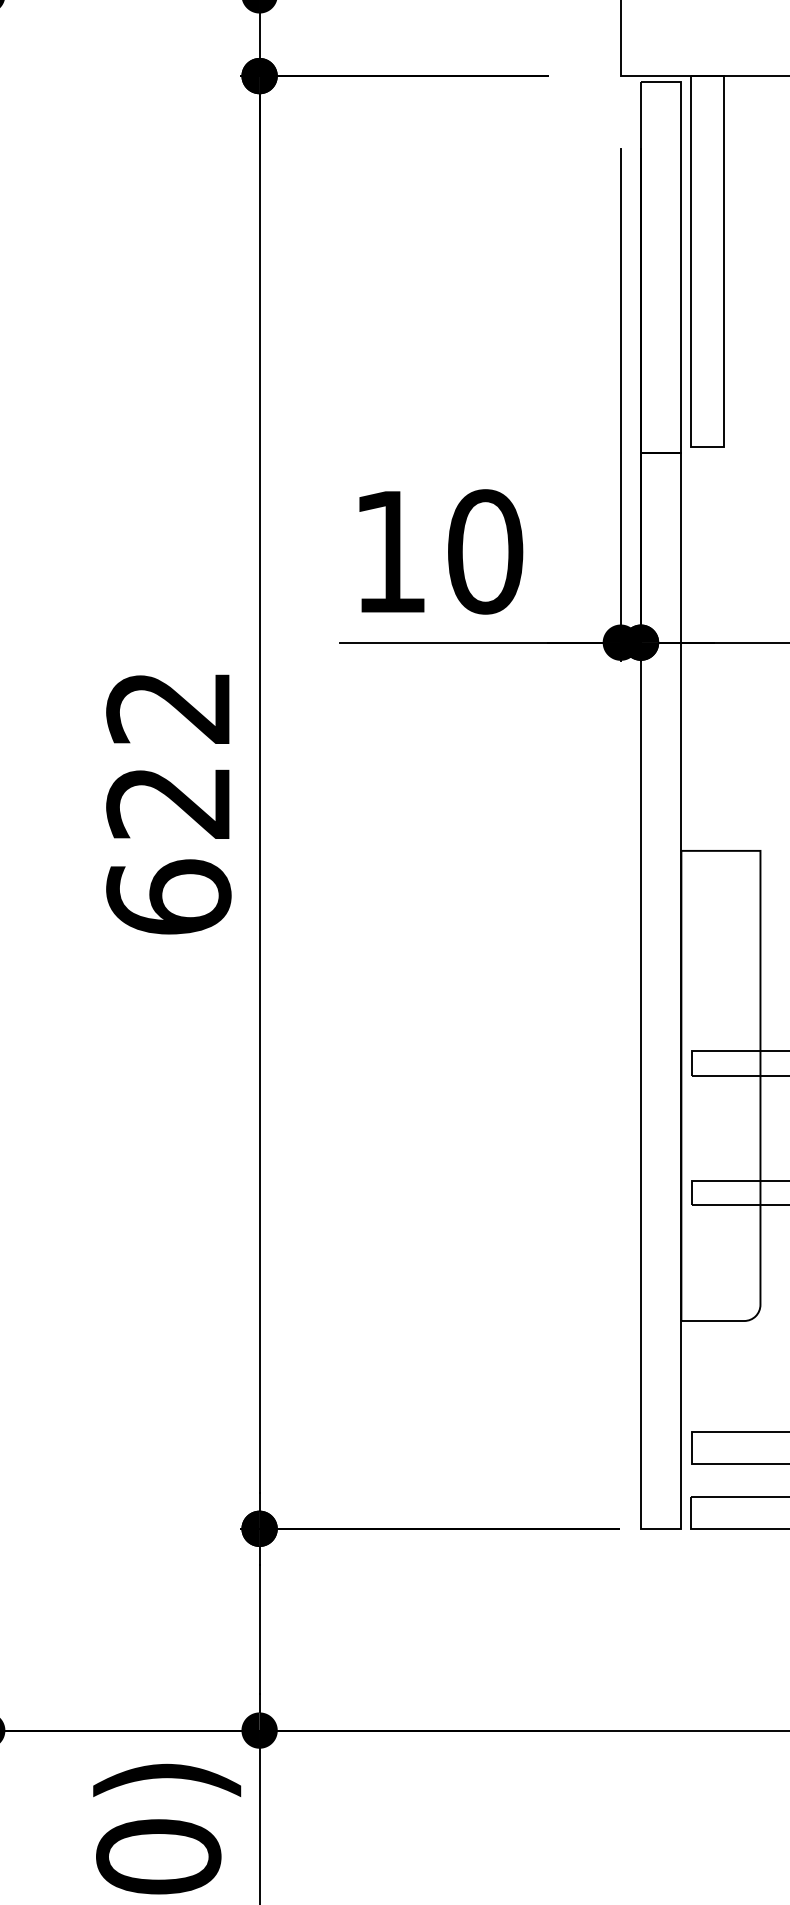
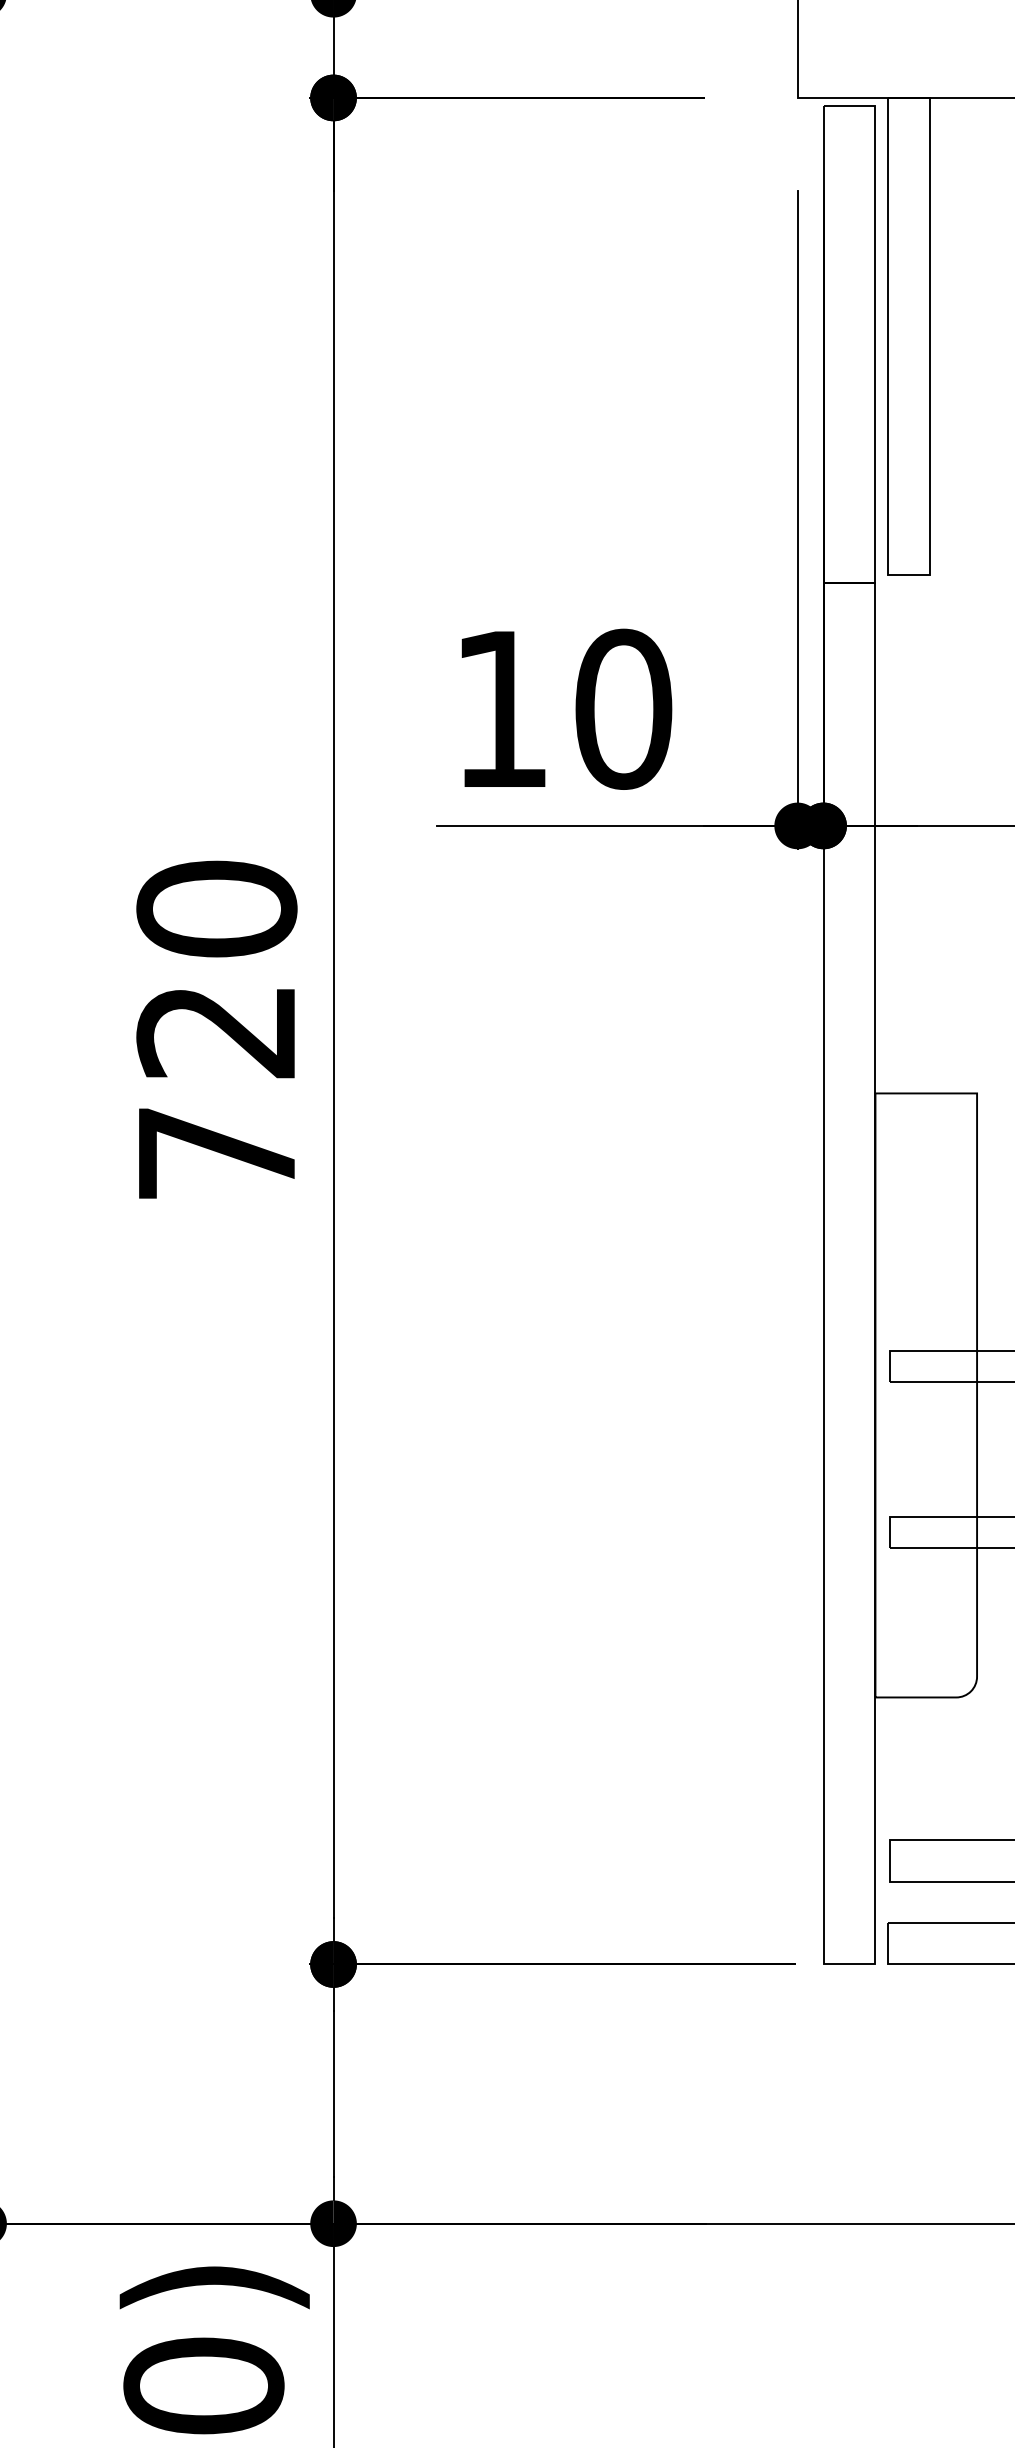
text: (168, 801) -> (216, 1030), 622 -> 720

